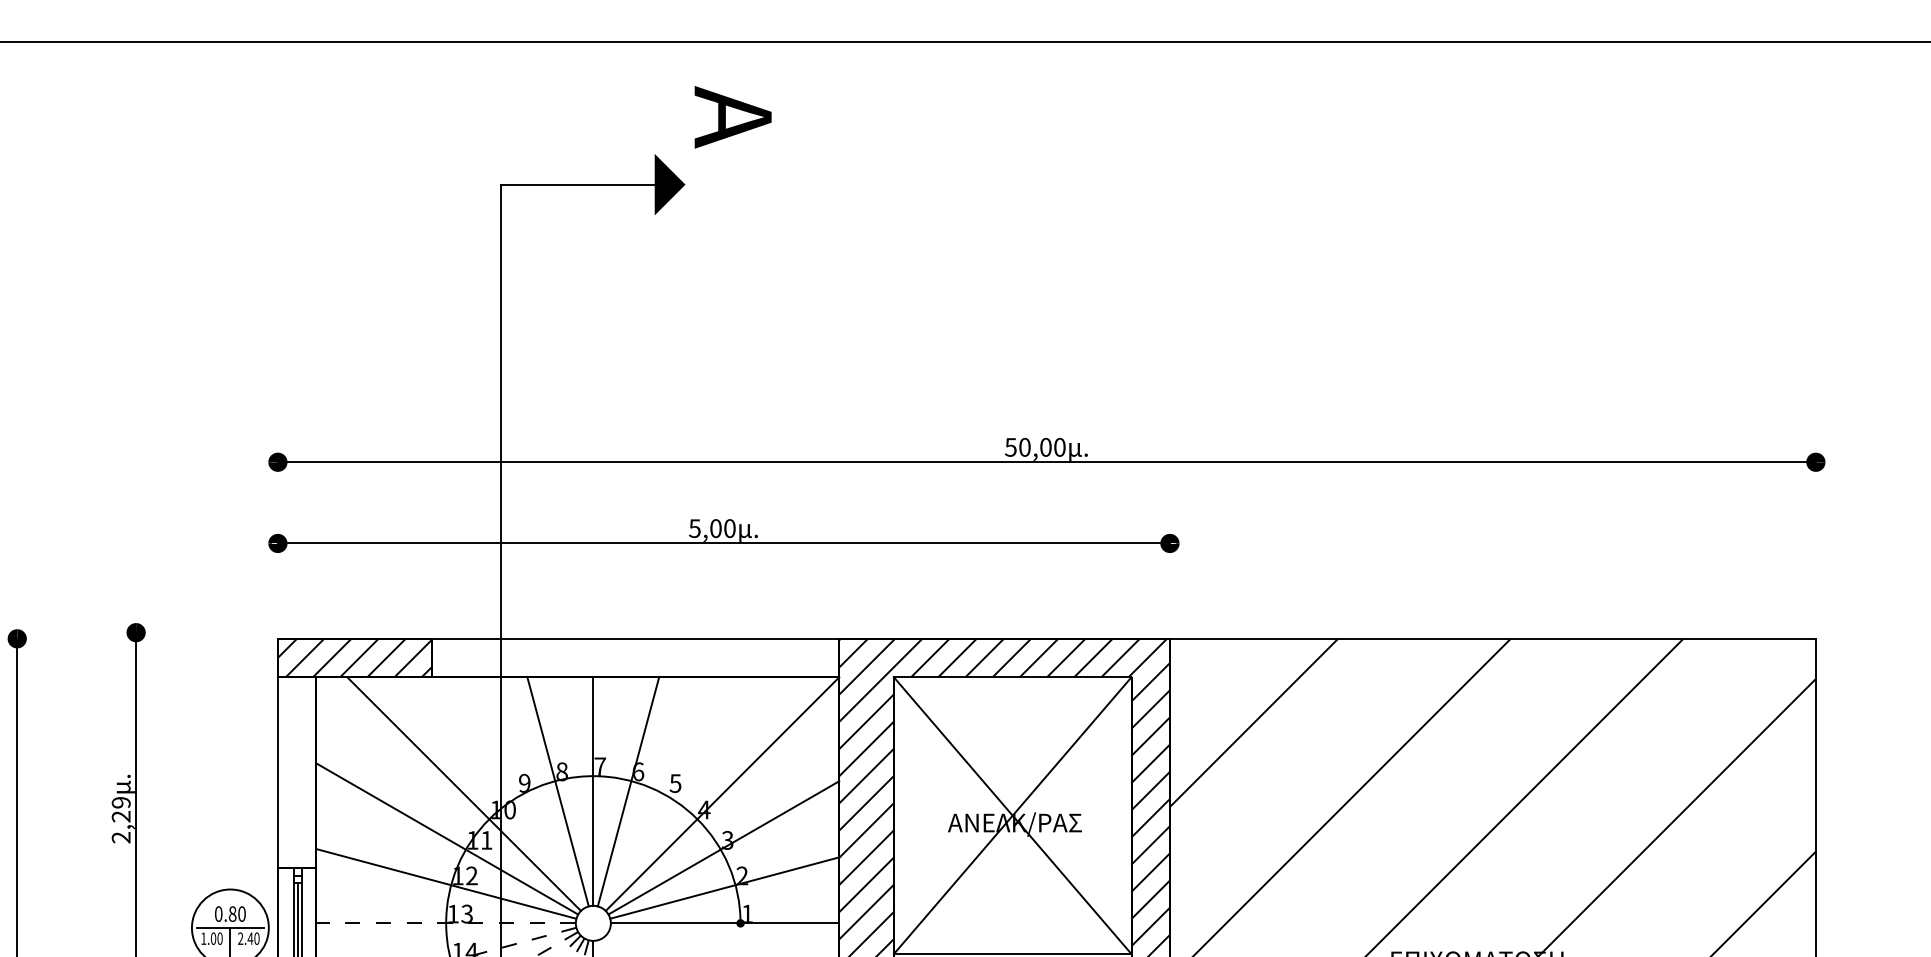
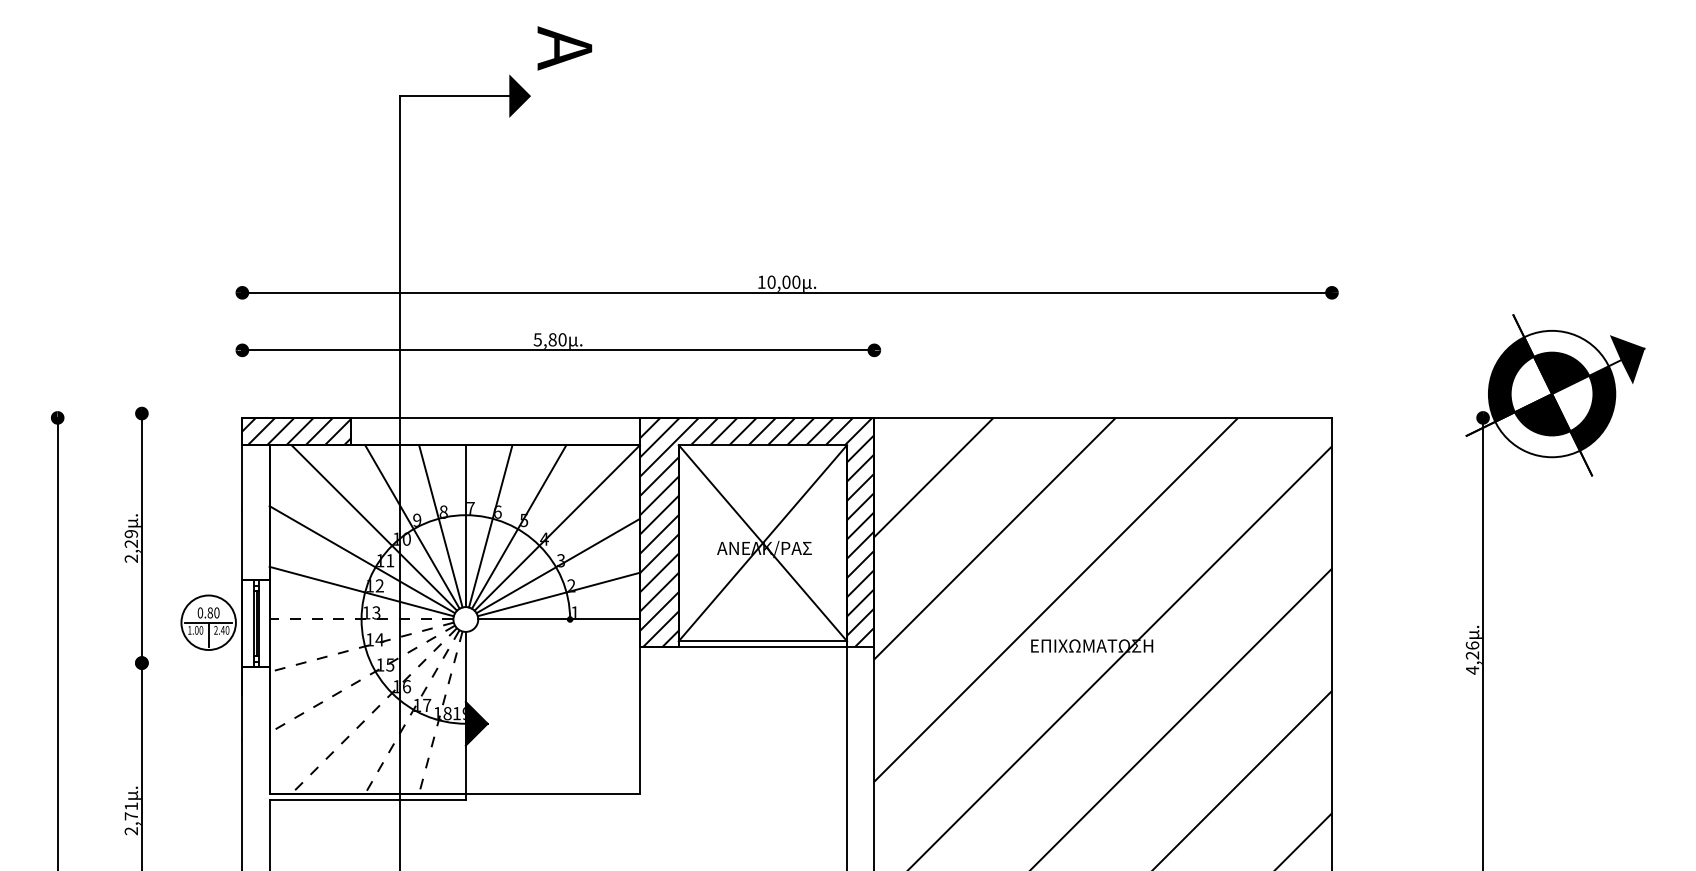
text: (1010, 446) -> (761, 281), 50,00 -> 10,00
text: (715, 528) -> (552, 339), 5,00 -> 5,80
line: (518, 792) -> (412, 526), added
line: (667, 792) -> (518, 526), added

